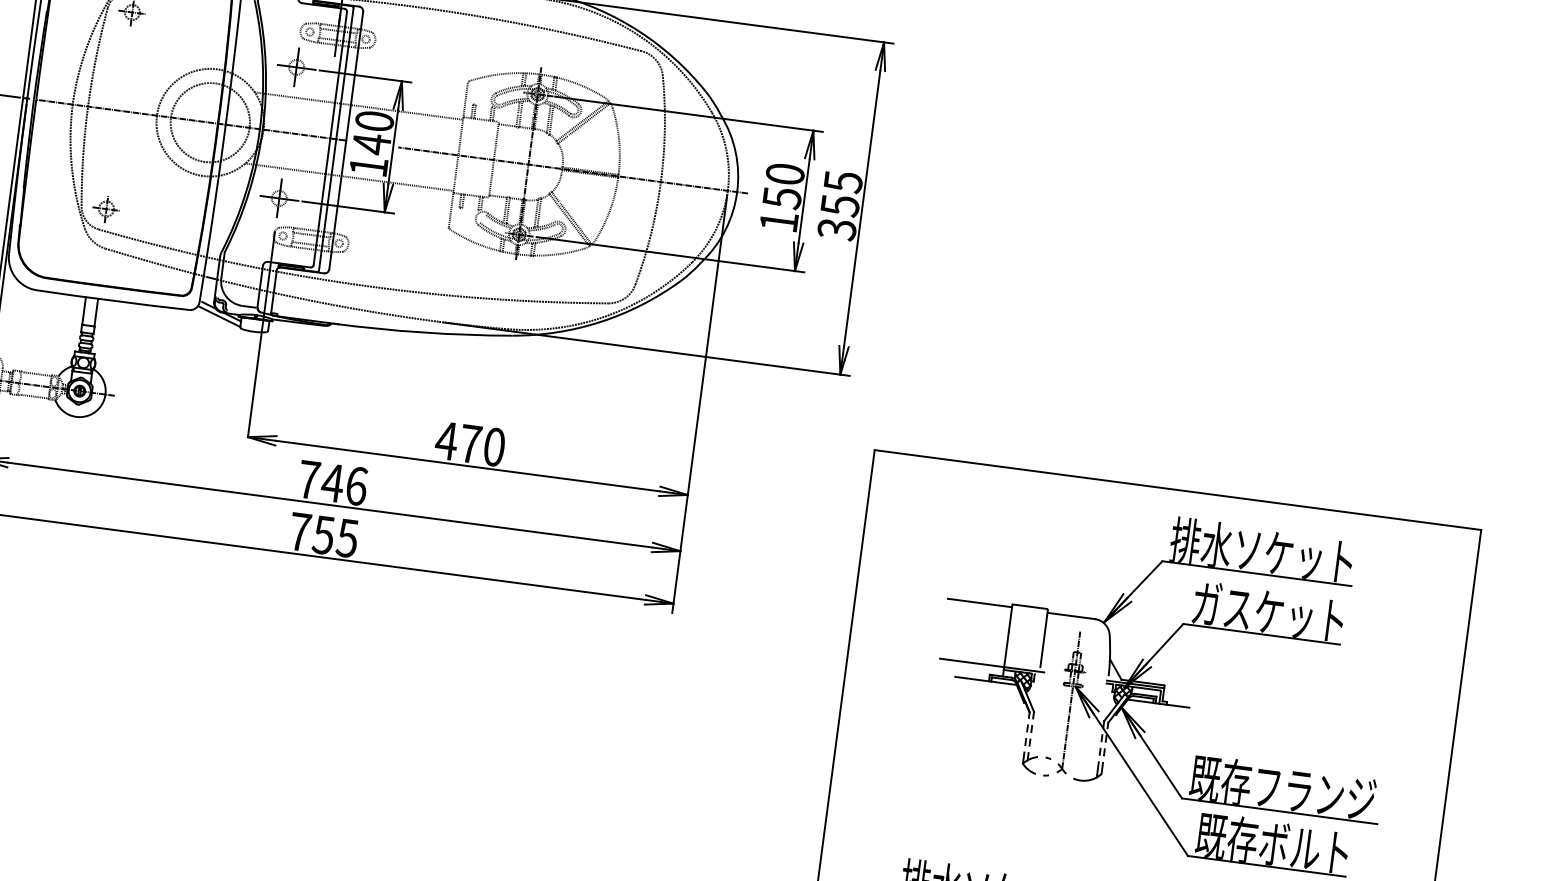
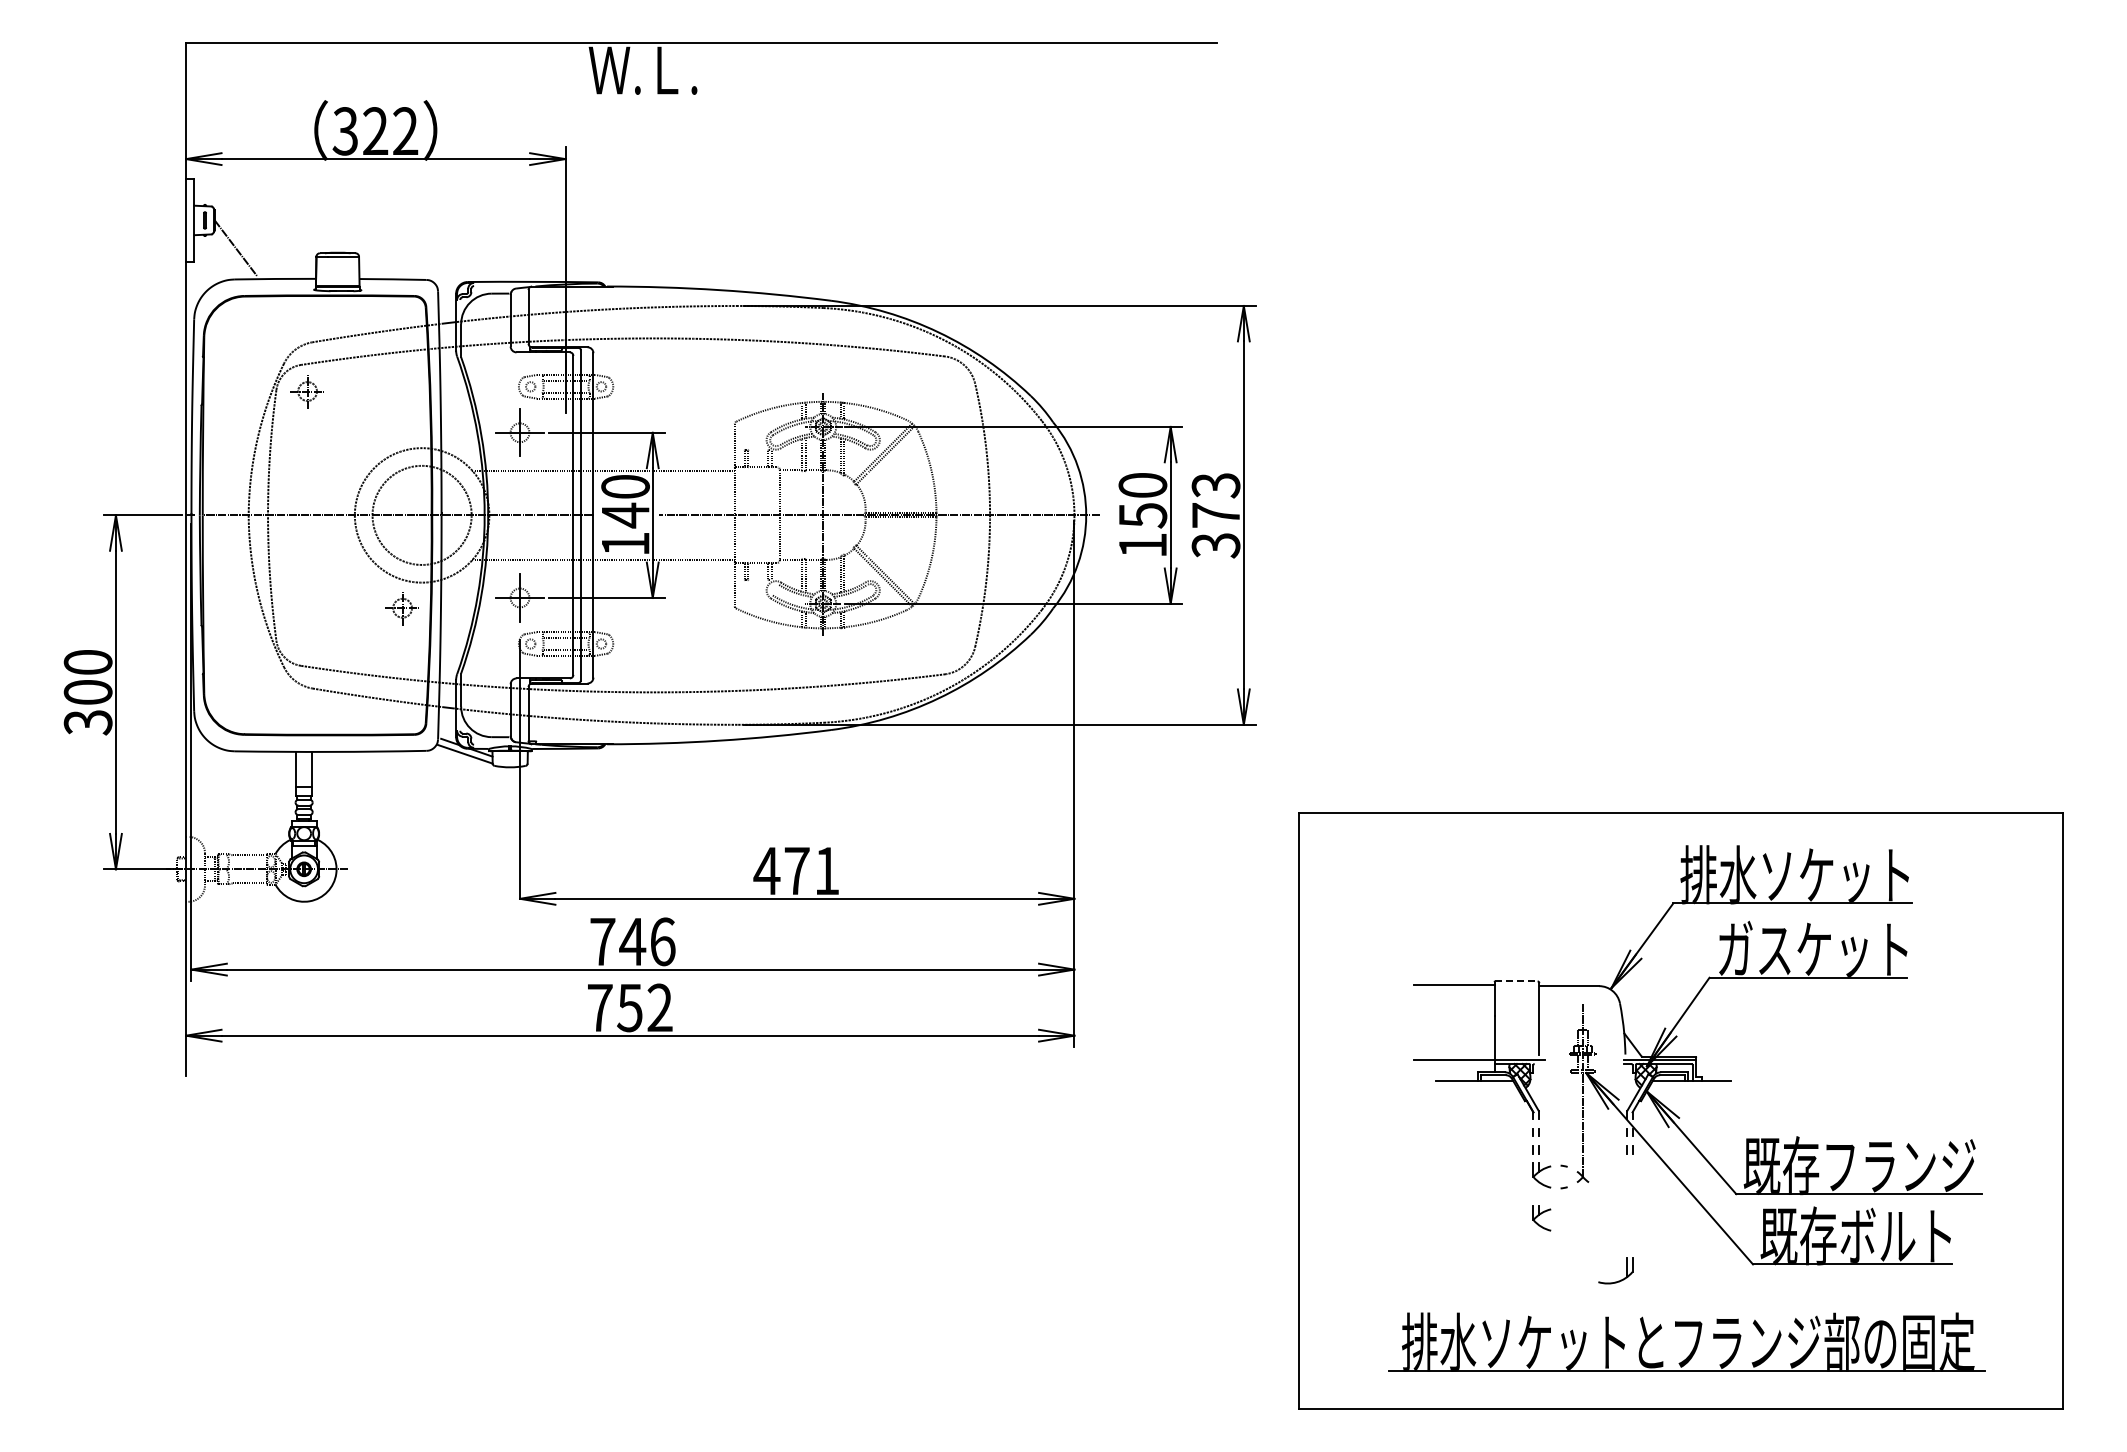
text: (841, 193) -> (1215, 500), 355 -> 373
part: (105, 209) -> (401, 608), moved
text: (494, 446) -> (827, 870), 470 -> 471
text: (347, 537) -> (659, 1007), 755 -> 752
line: (1029, 606) -> (1516, 981), solid -> dashed
part: (1091, 778) -> (1620, 1279), moved
part: (1024, 797) -> (1541, 1218), added

